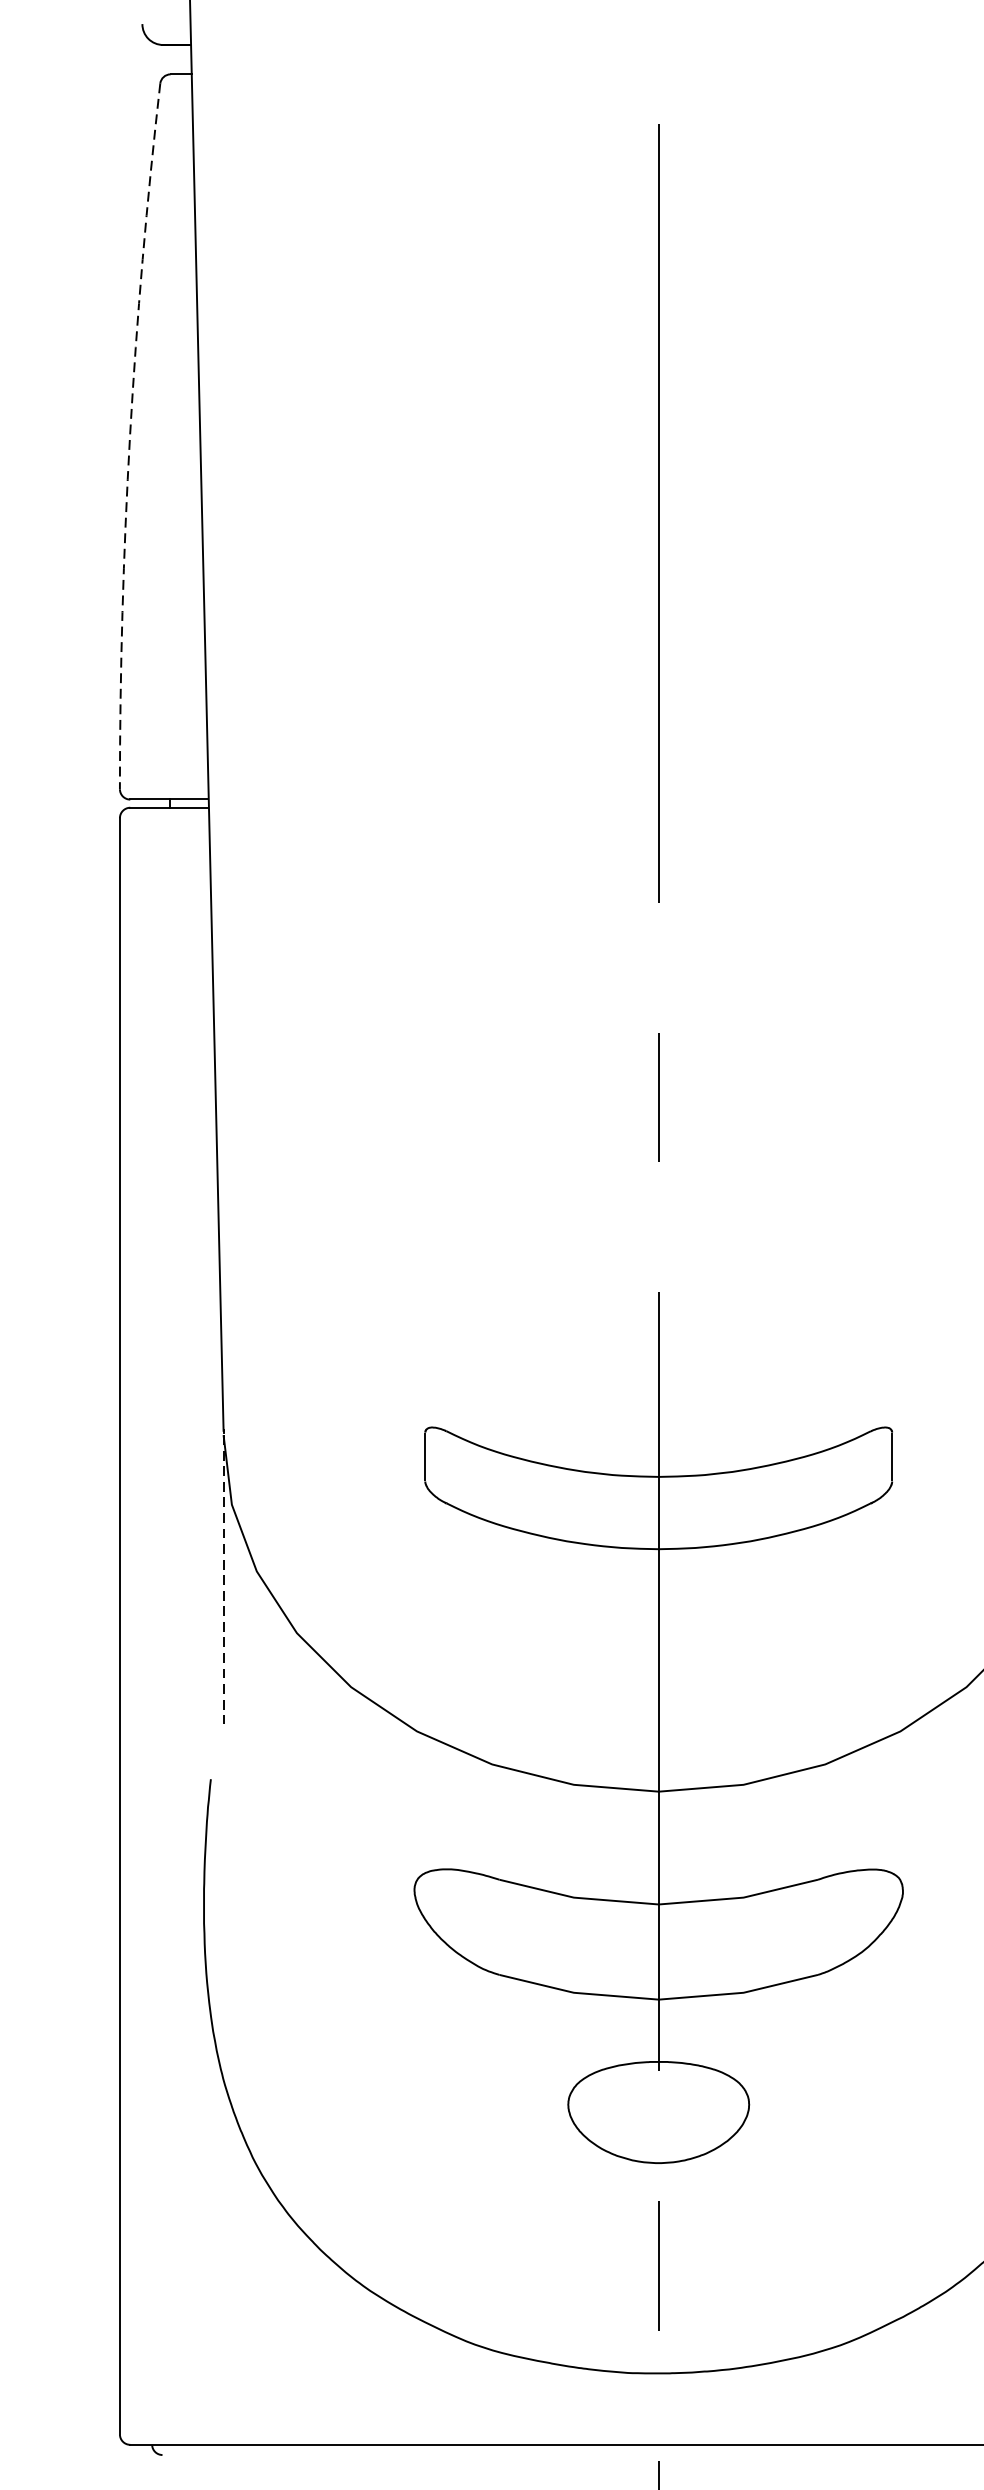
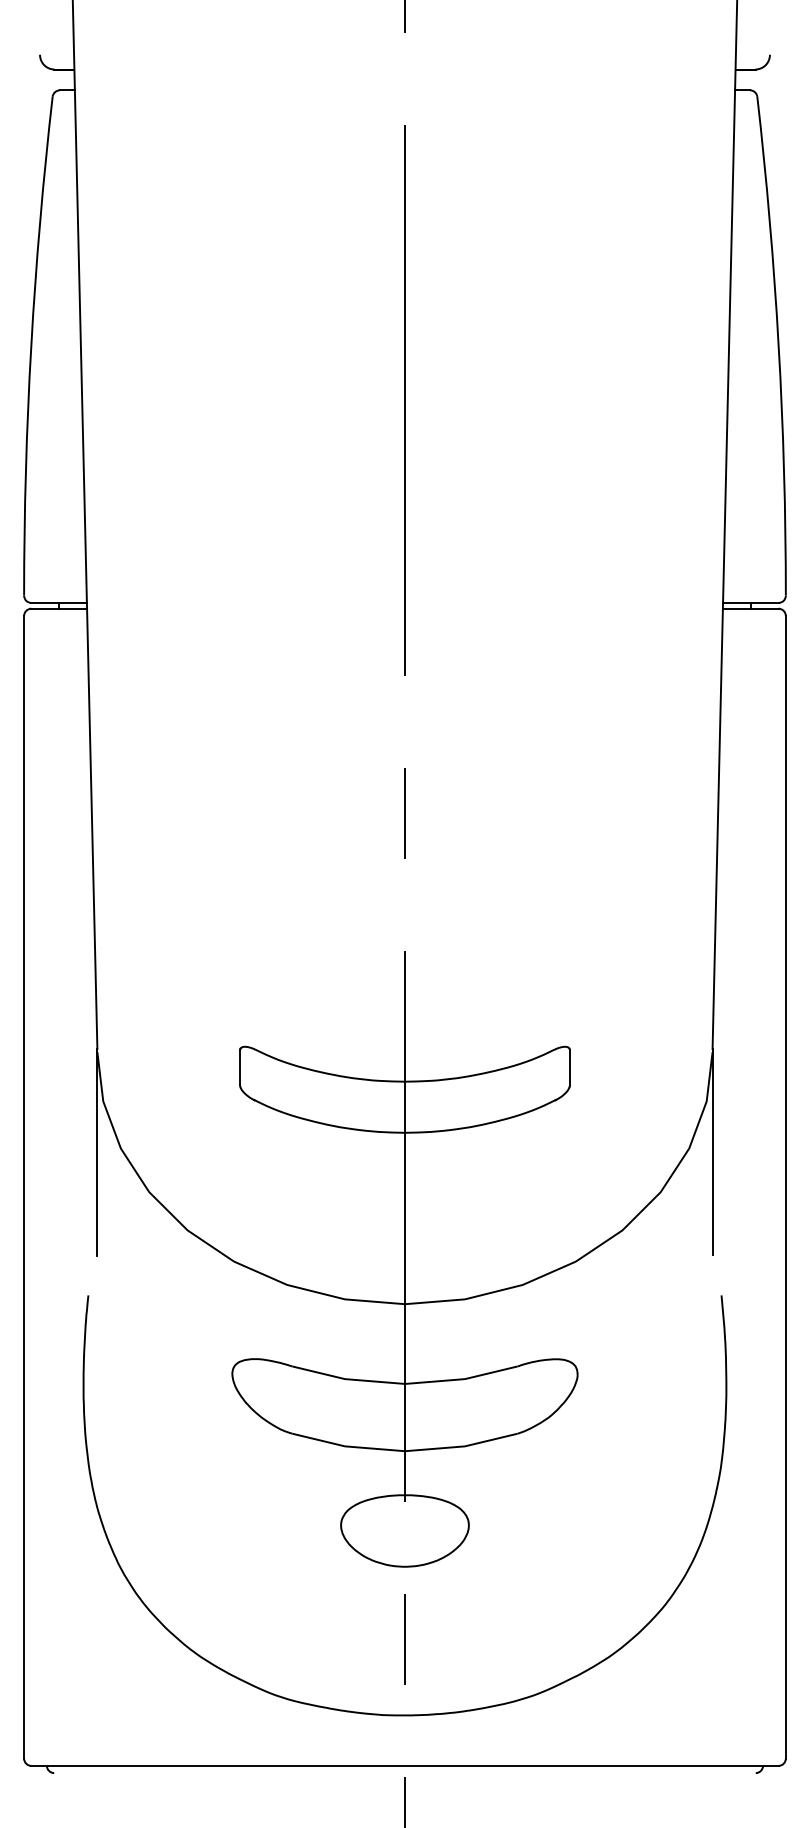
arc: (130, 435) -> (31, 345), dashed -> solid
line: (223, 1579) -> (97, 1154), dashed -> solid

